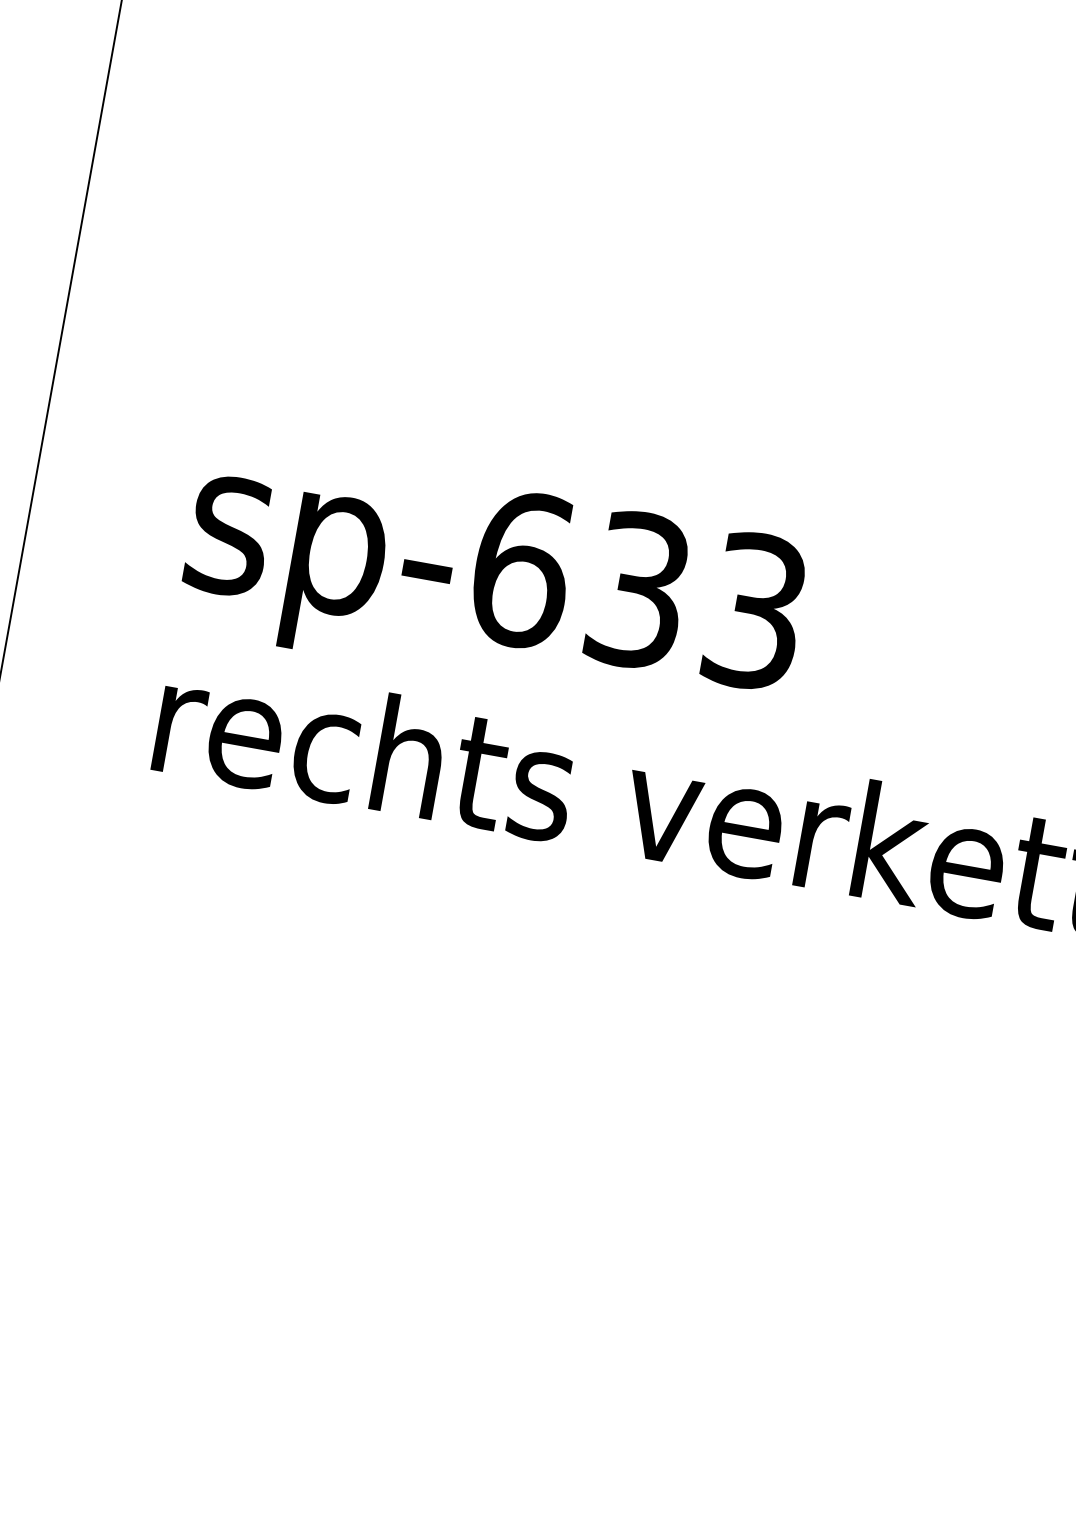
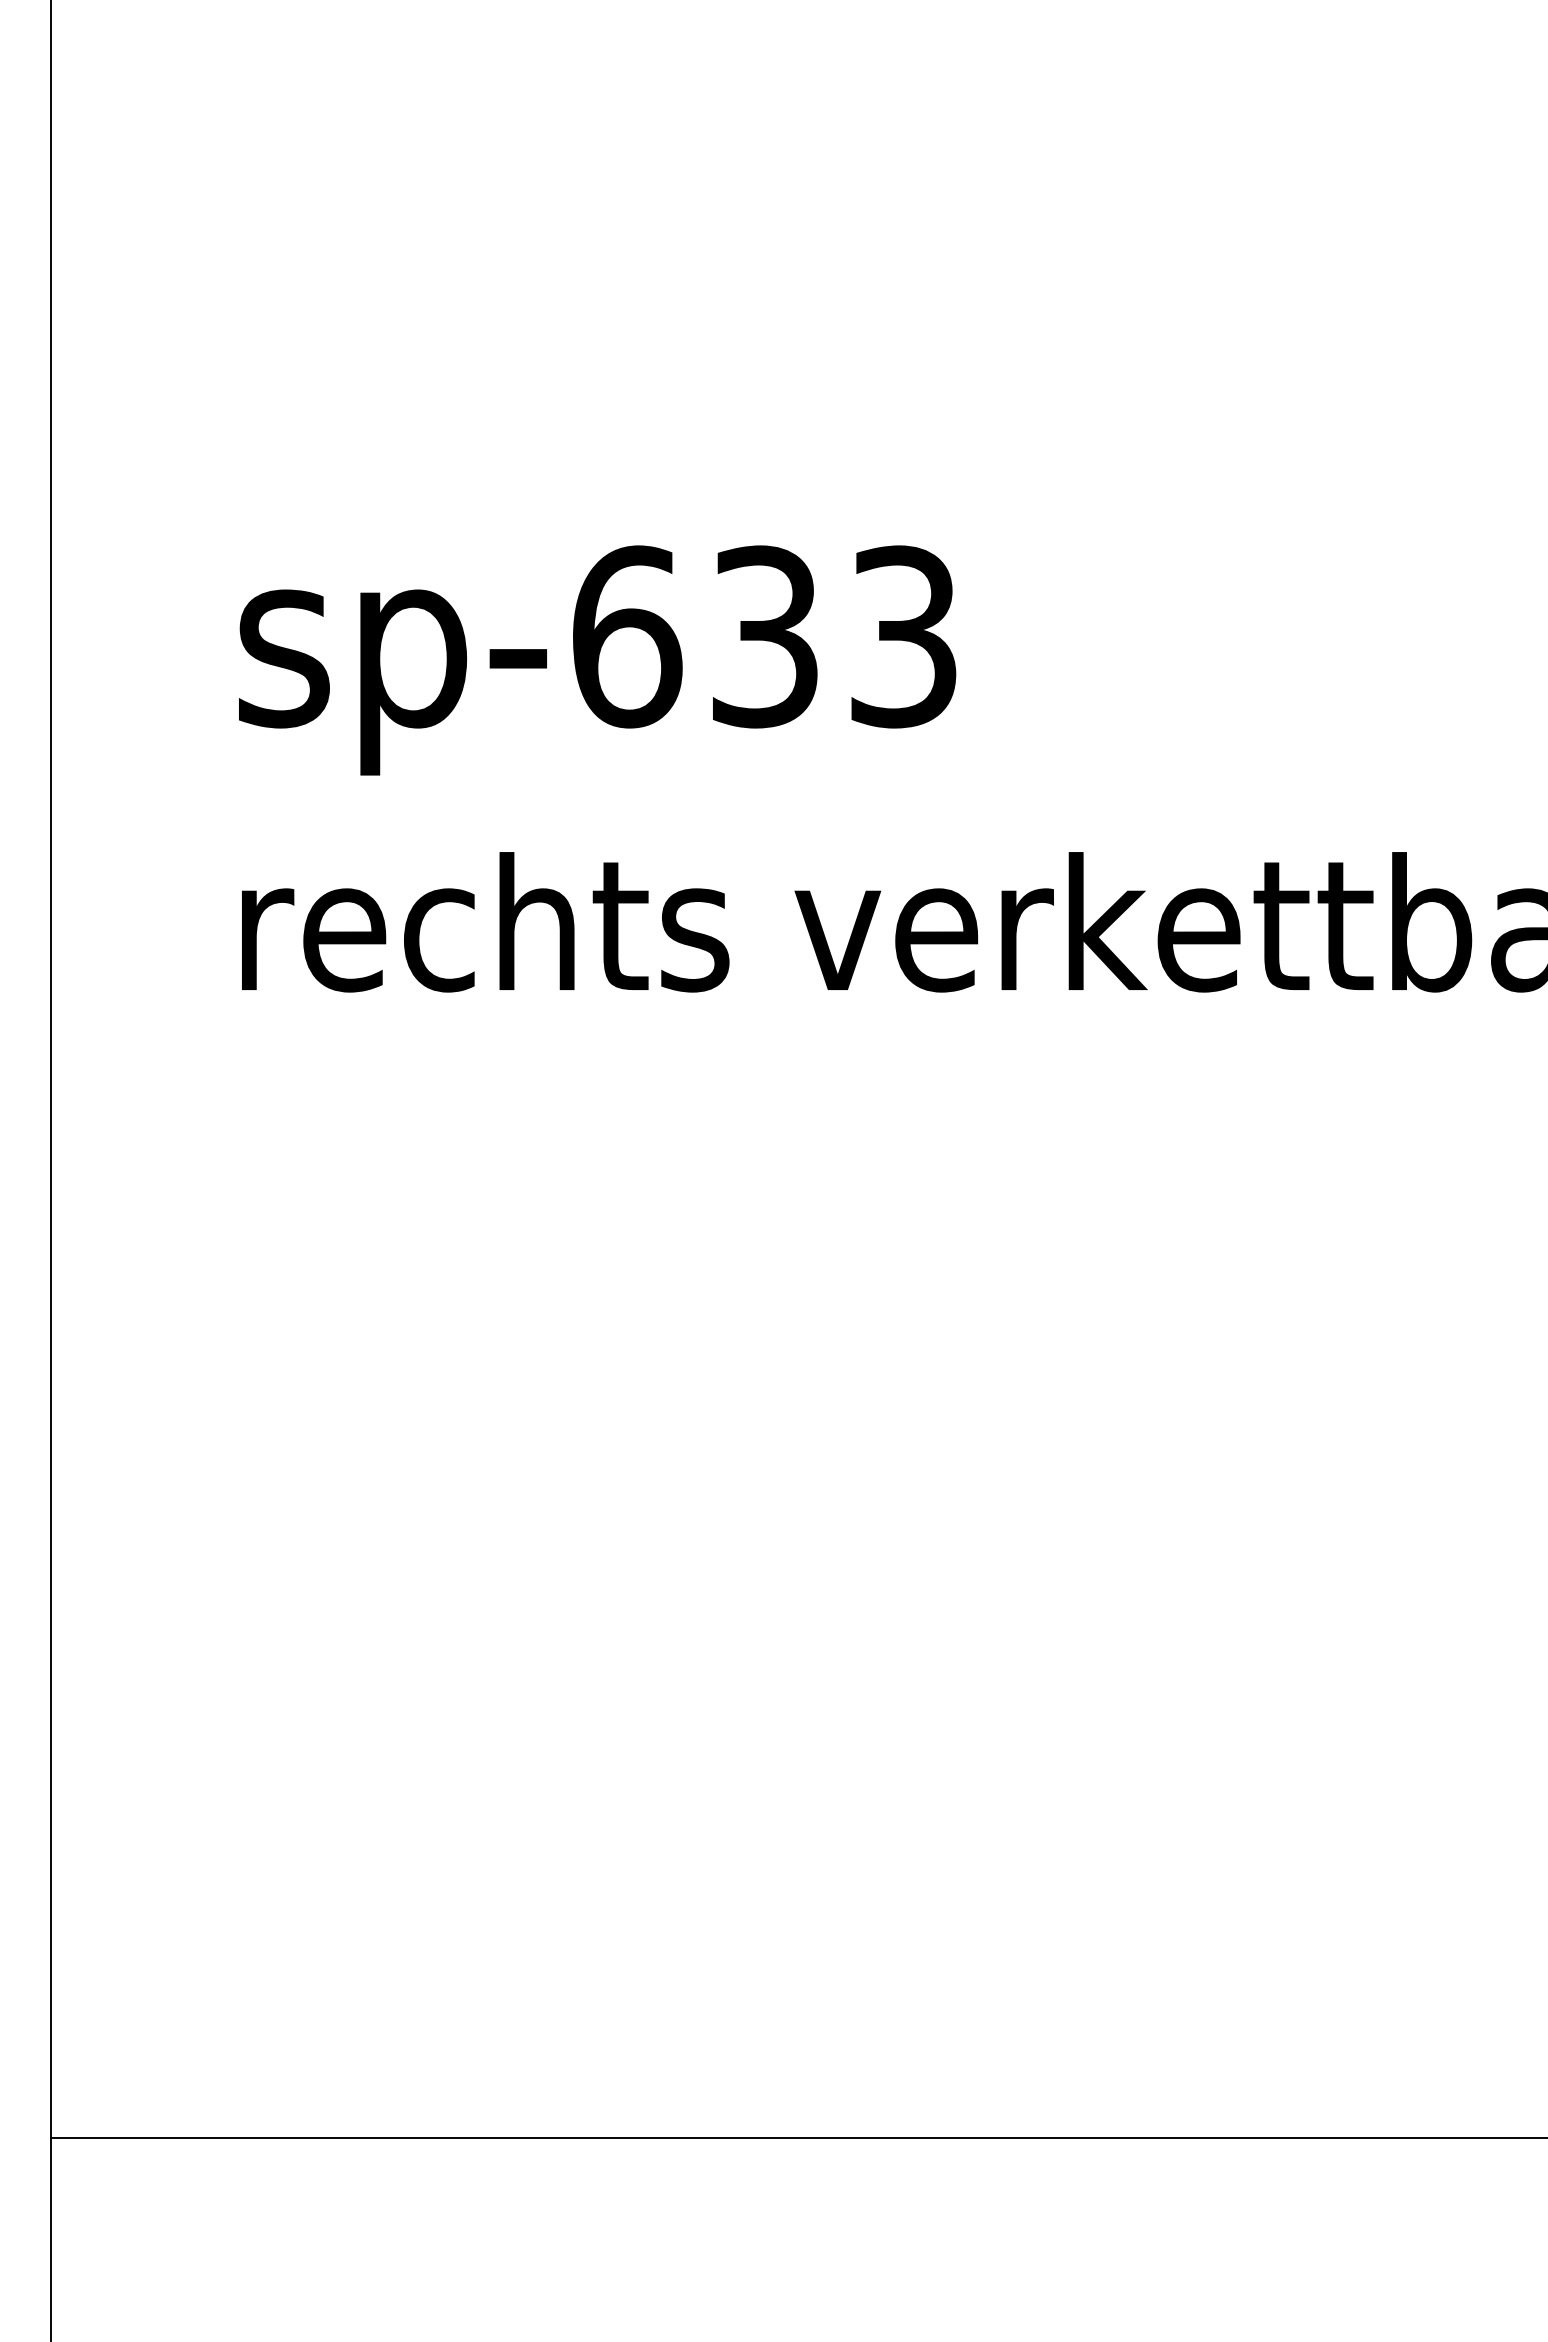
text: (493, 585) -> (597, 660), moved

